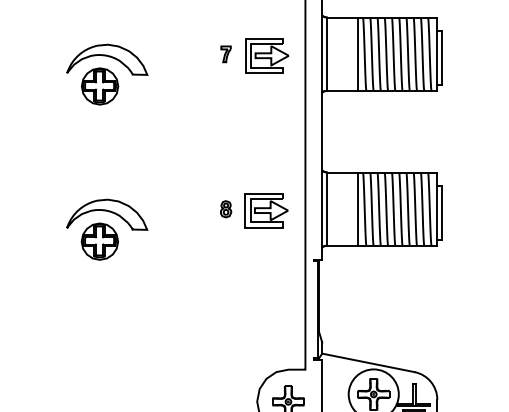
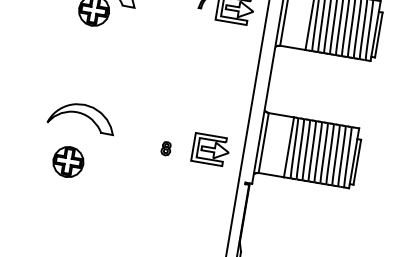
part: (226, 209) -> (166, 148), moved
part: (266, 210) -> (211, 149), moved
part: (99, 241) -> (68, 161), moved

